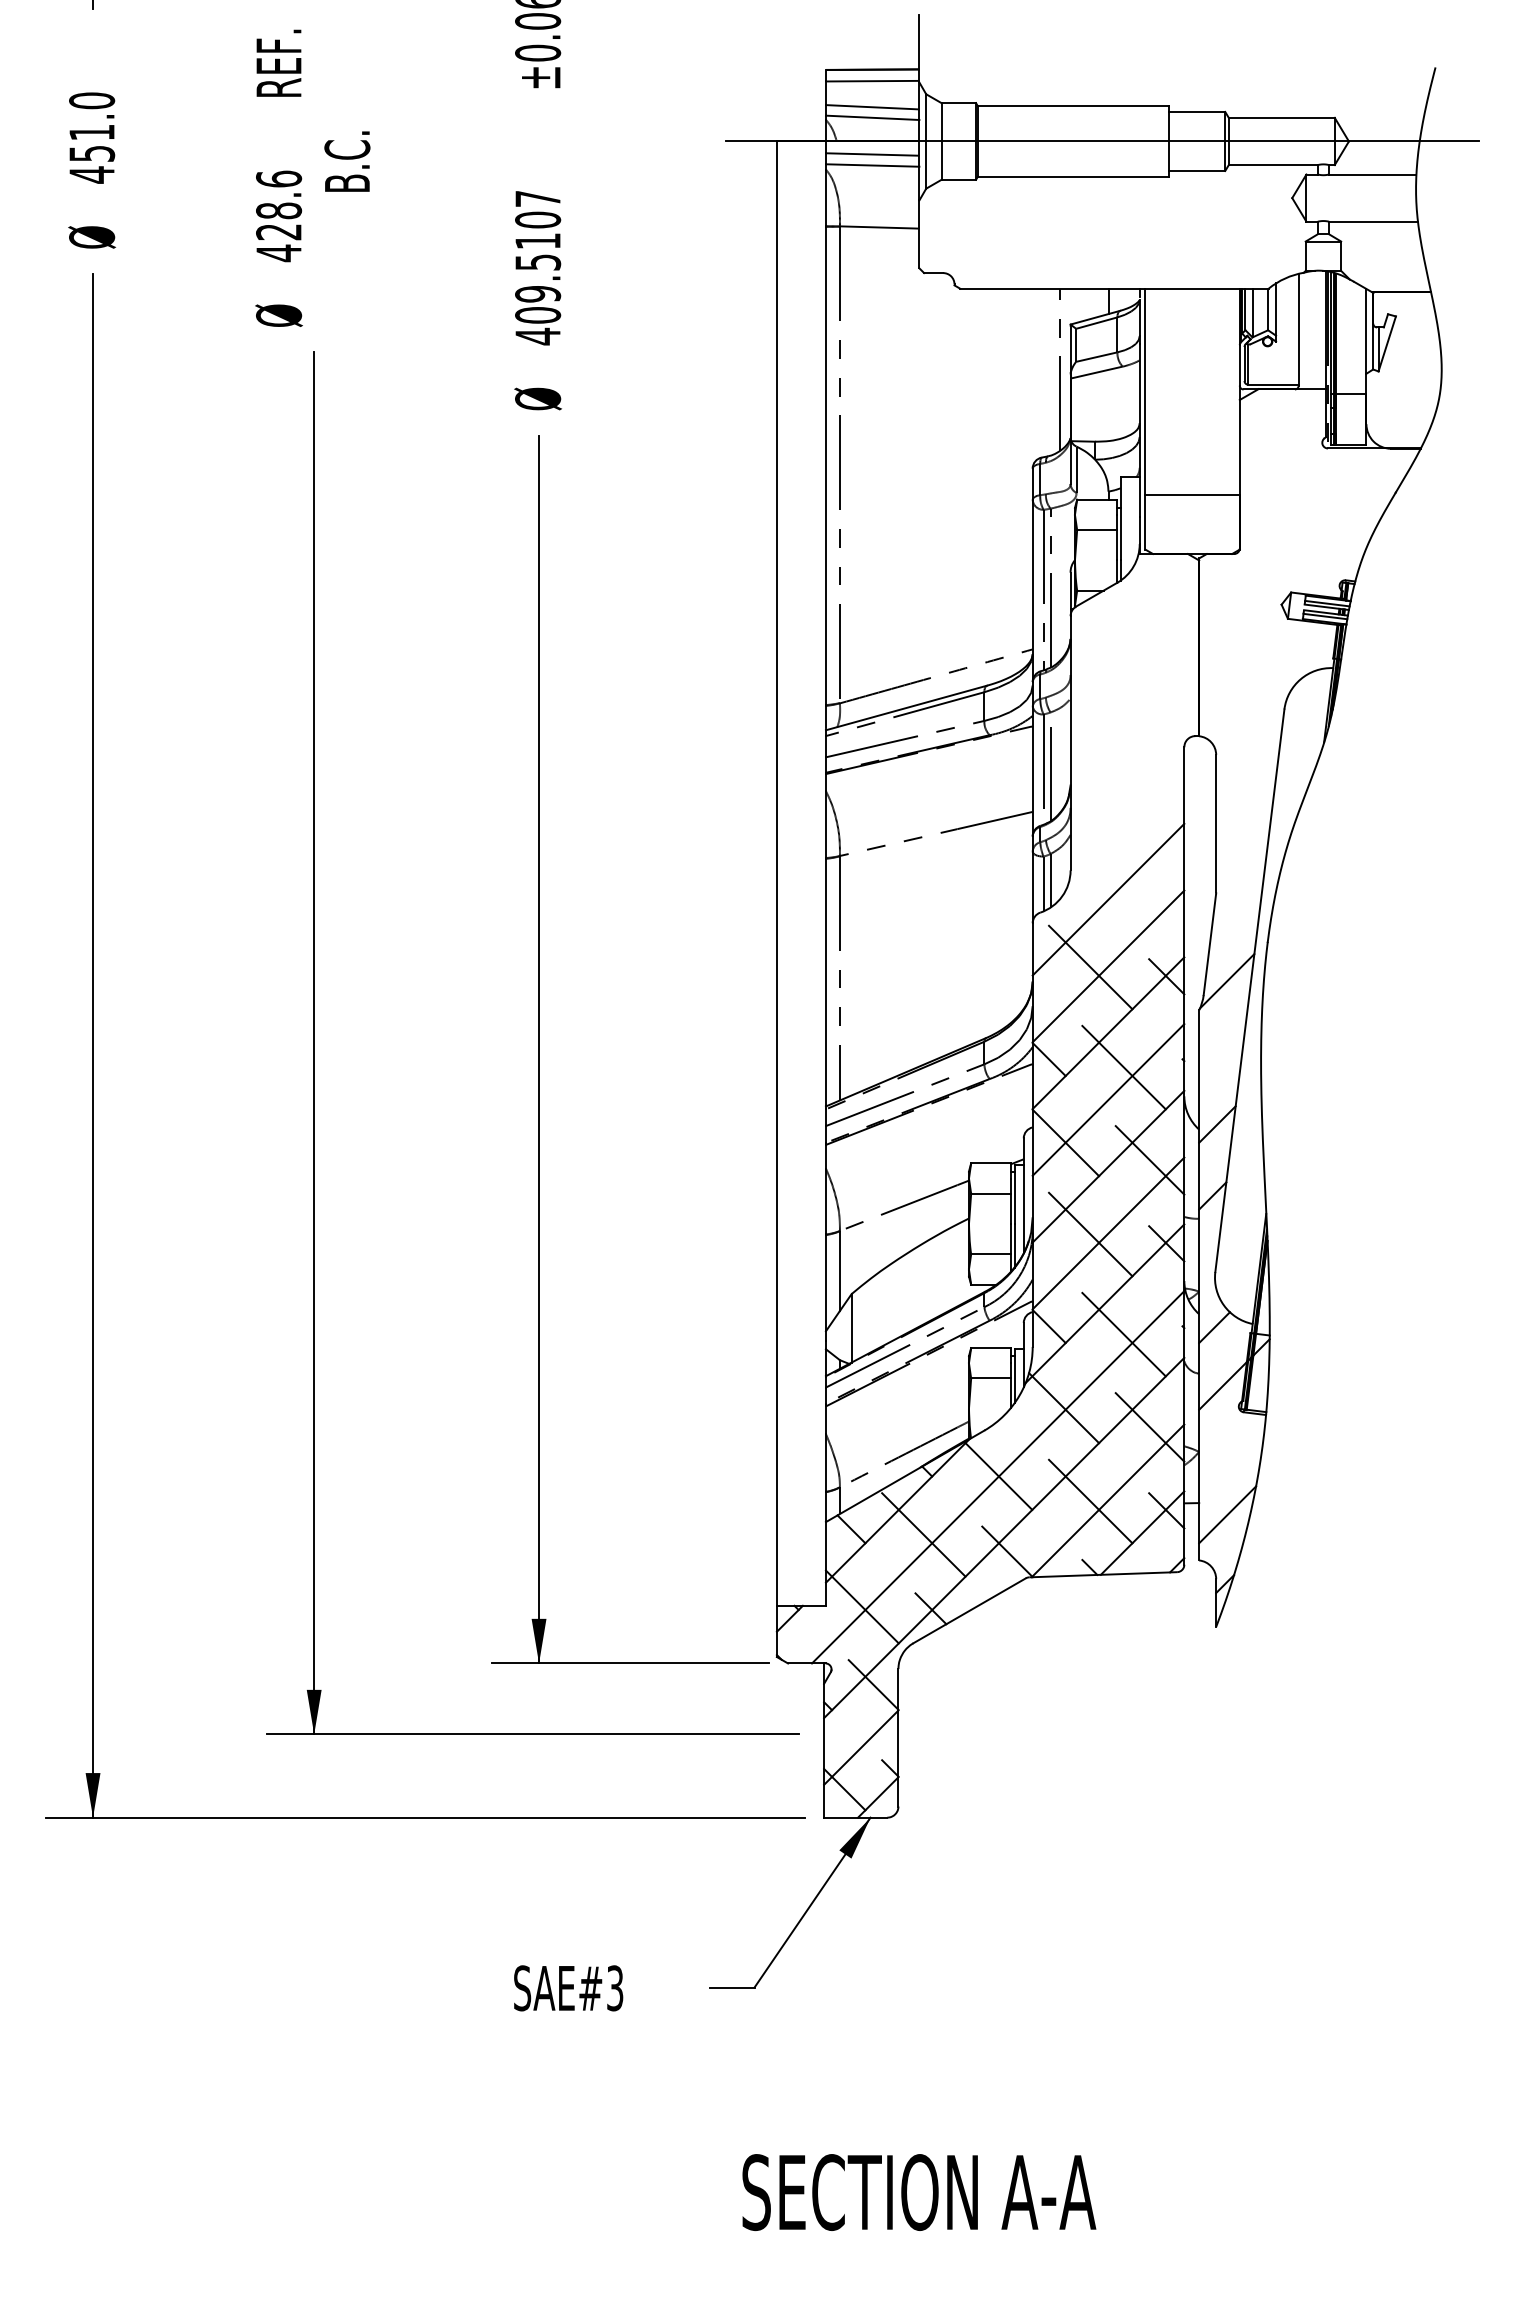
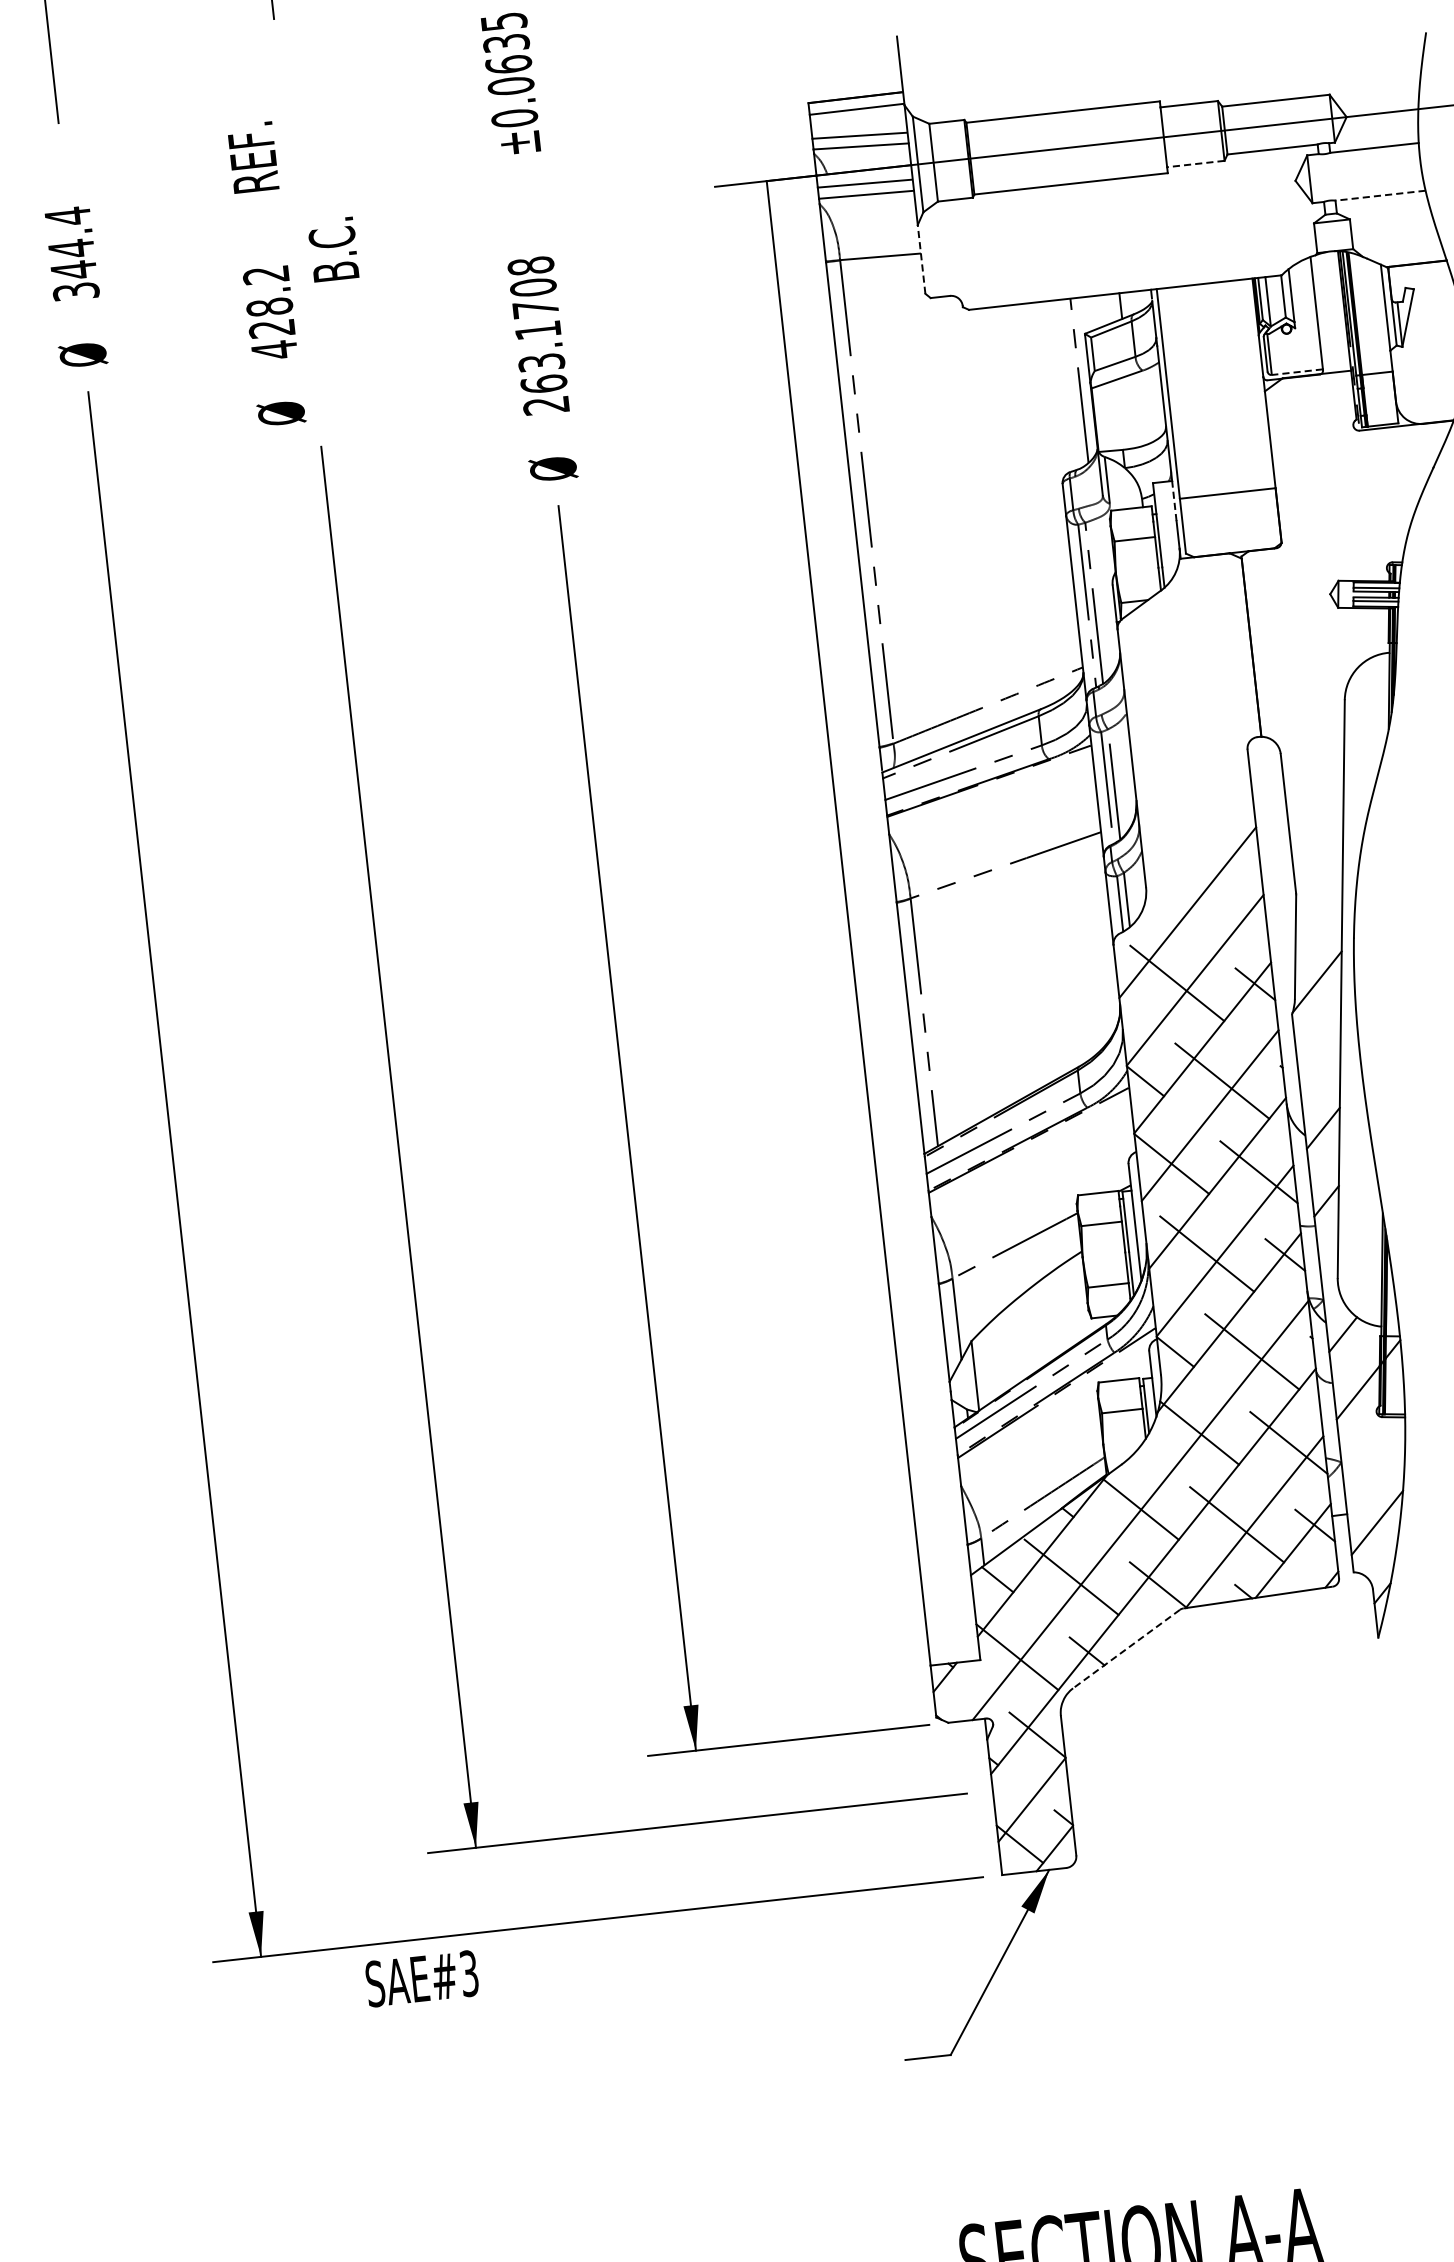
text: (92, 137) -> (72, 253), 451.0 -> 344.4
line: (1196, 170) -> (1195, 163), solid -> dashed
text: (279, 178) -> (266, 274), 428.6 -> 428.2
line: (1373, 221) -> (1380, 195), solid -> dashed
line: (919, 234) -> (921, 259), solid -> dashed
text: (538, 267) -> (539, 335), 409.5107 -> 263.1708
line: (1273, 384) -> (1297, 371), solid -> dashed
line: (1139, 497) -> (1174, 501), solid -> dashed
line: (969, 1610) -> (1126, 1648), solid -> dashed
text: (568, 1988) -> (421, 1978), moved

